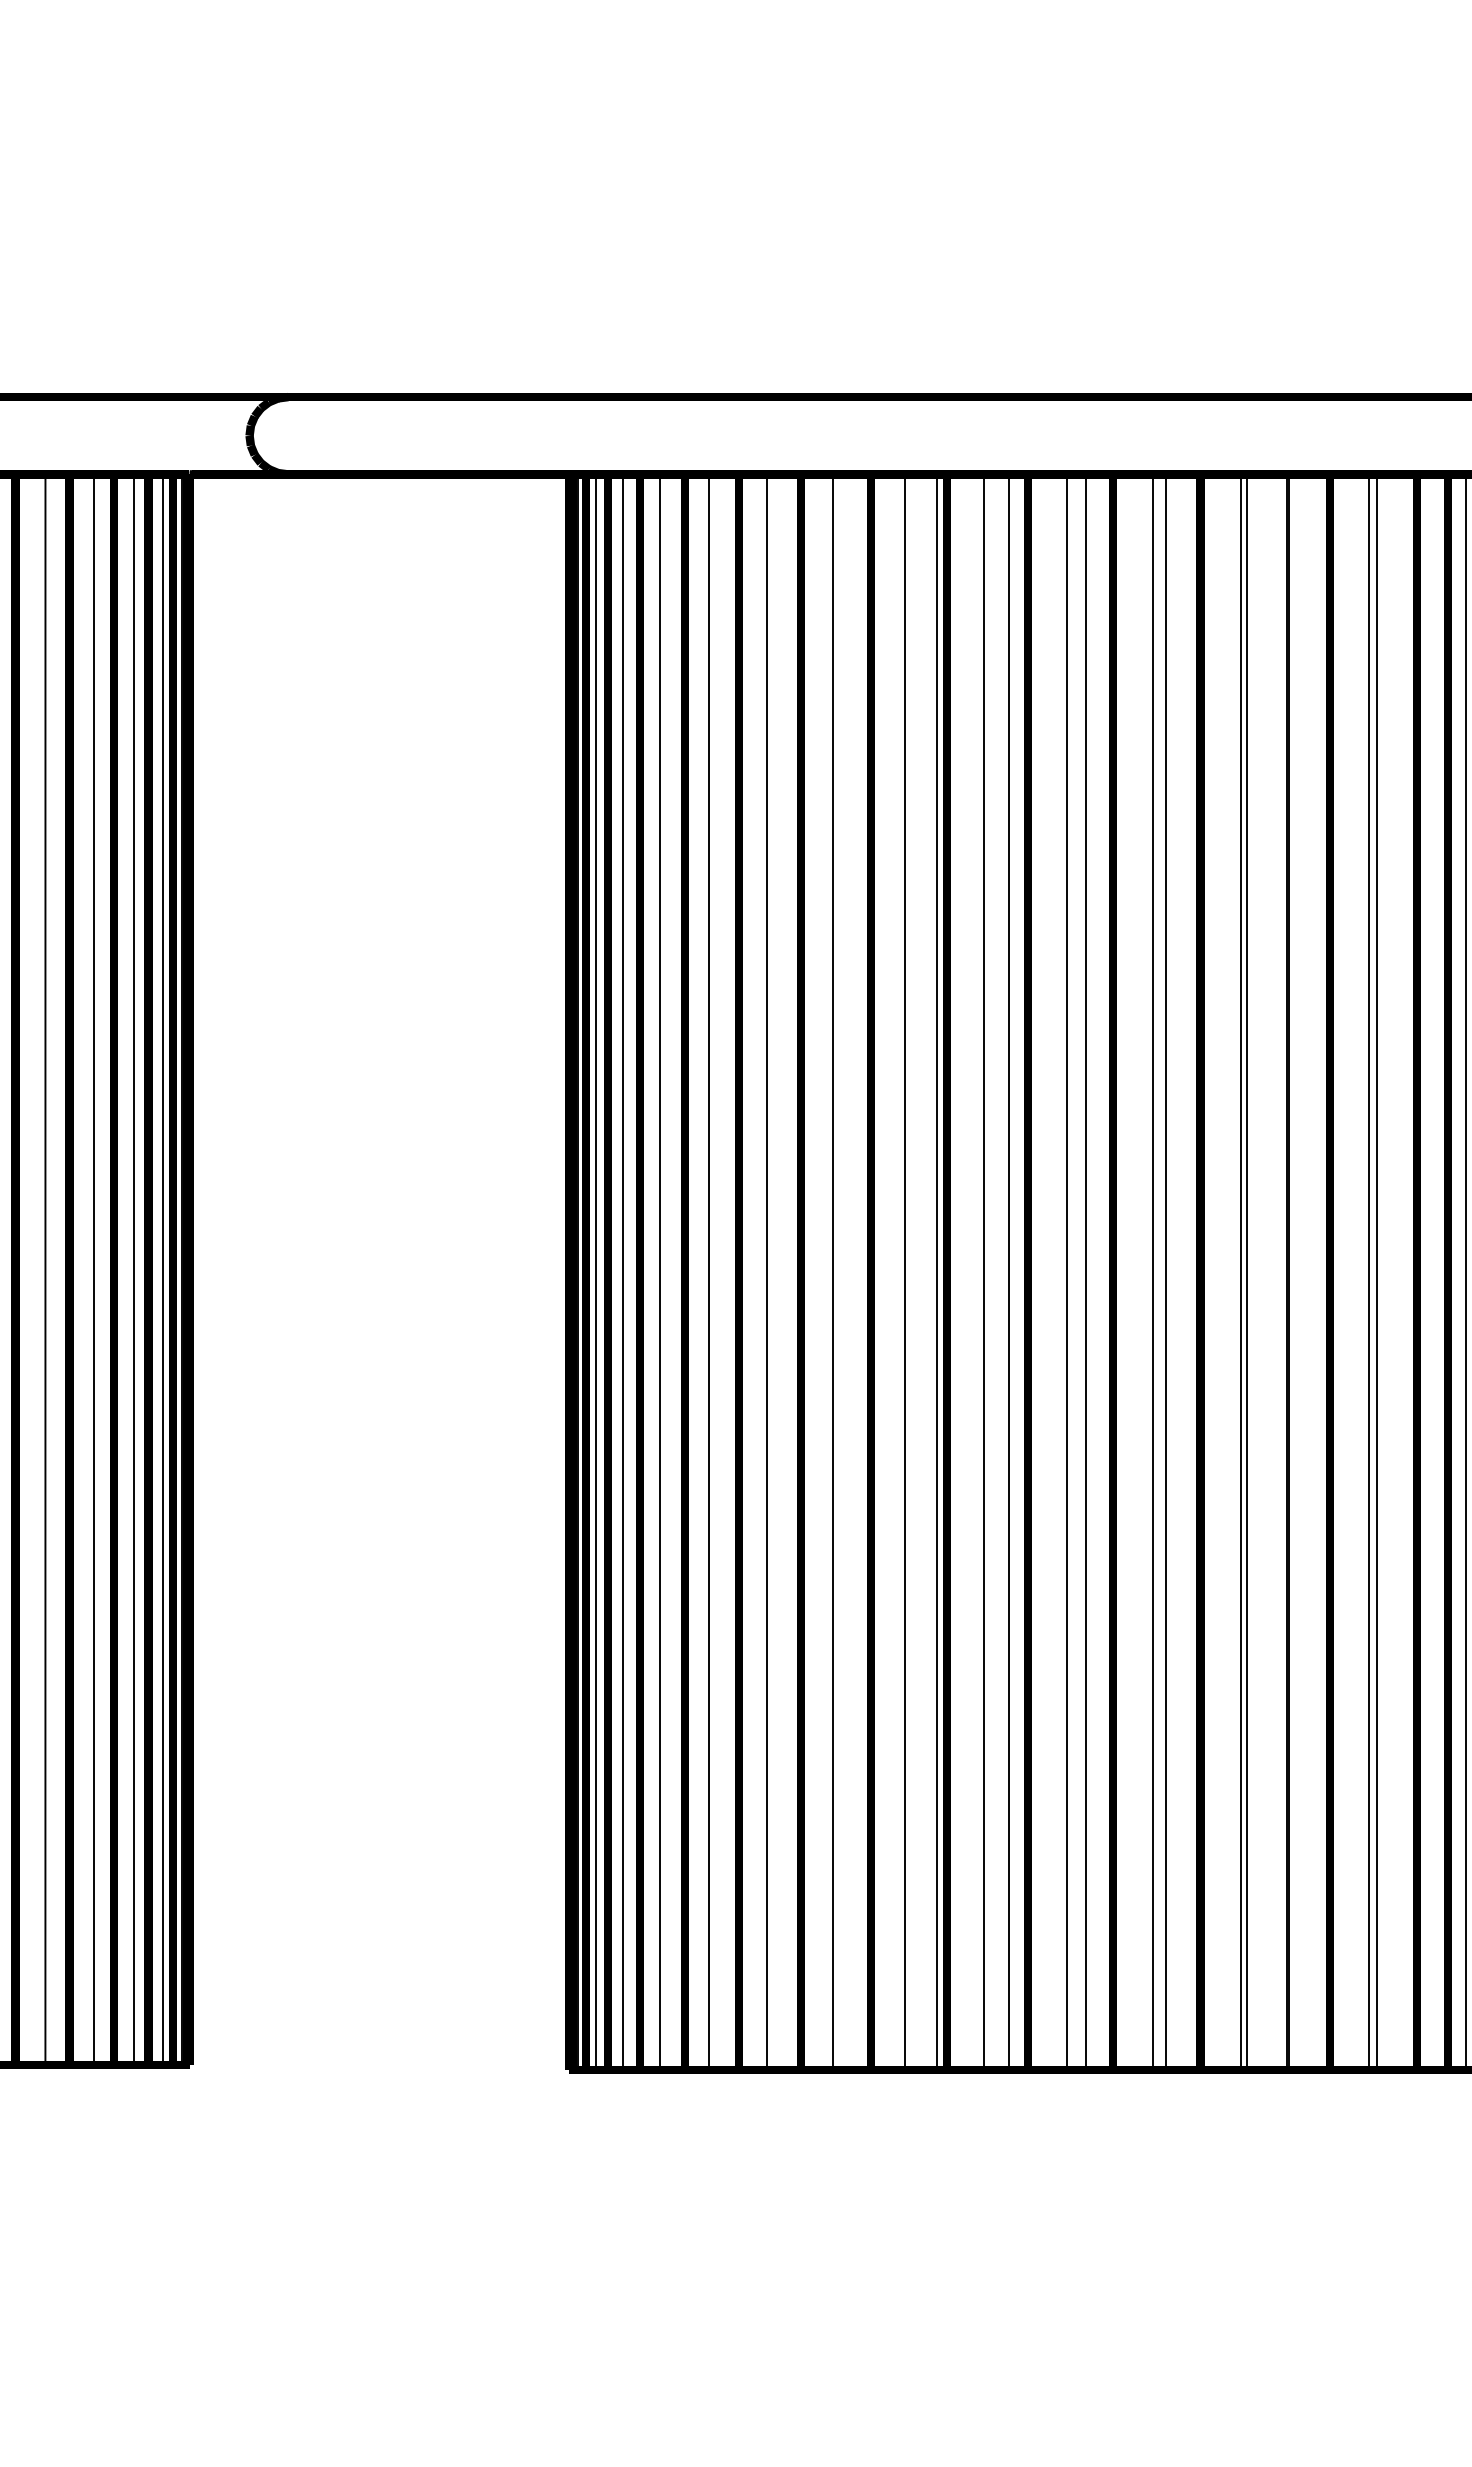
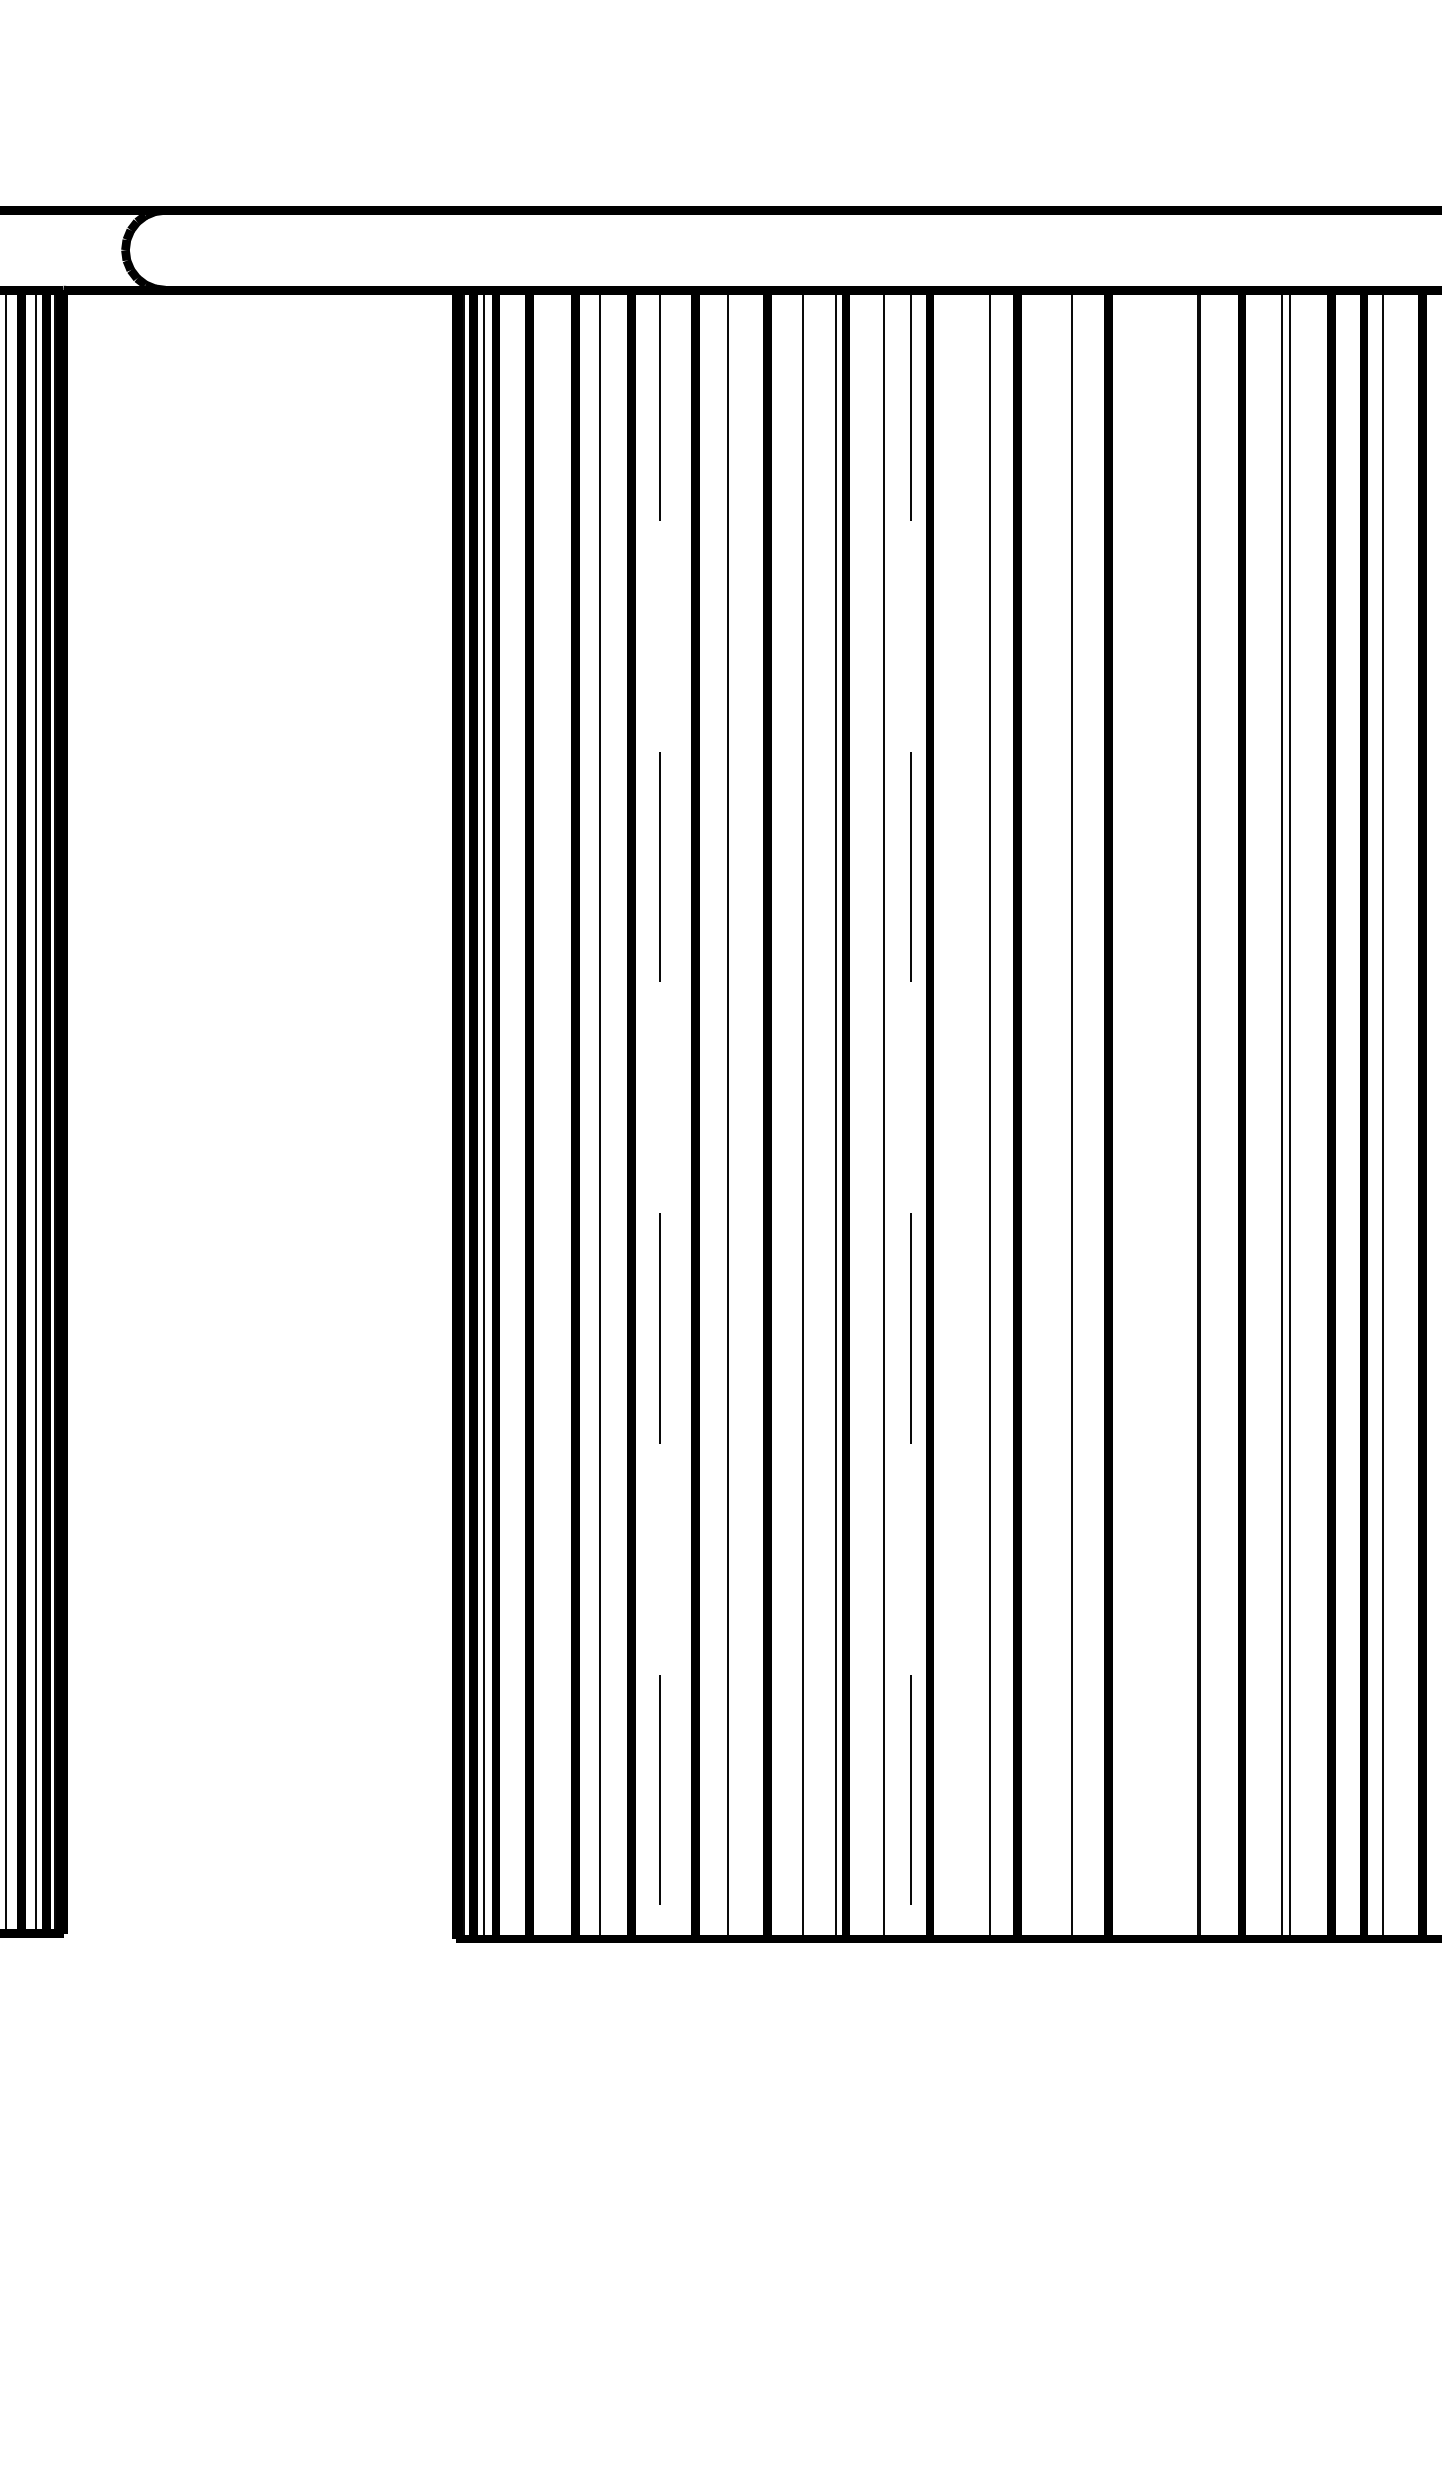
line: (623, 1271) -> (511, 1113), removed
line: (659, 1271) -> (549, 1113), removed
line: (1066, 1271) -> (969, 1113), removed
line: (1153, 1271) -> (1059, 1113), removed
line: (1241, 1271) -> (1150, 1113), removed
line: (1246, 1271) -> (1155, 1113), removed
line: (766, 1272) -> (659, 1114), solid -> dashed
line: (1009, 1272) -> (910, 1114), solid -> dashed

